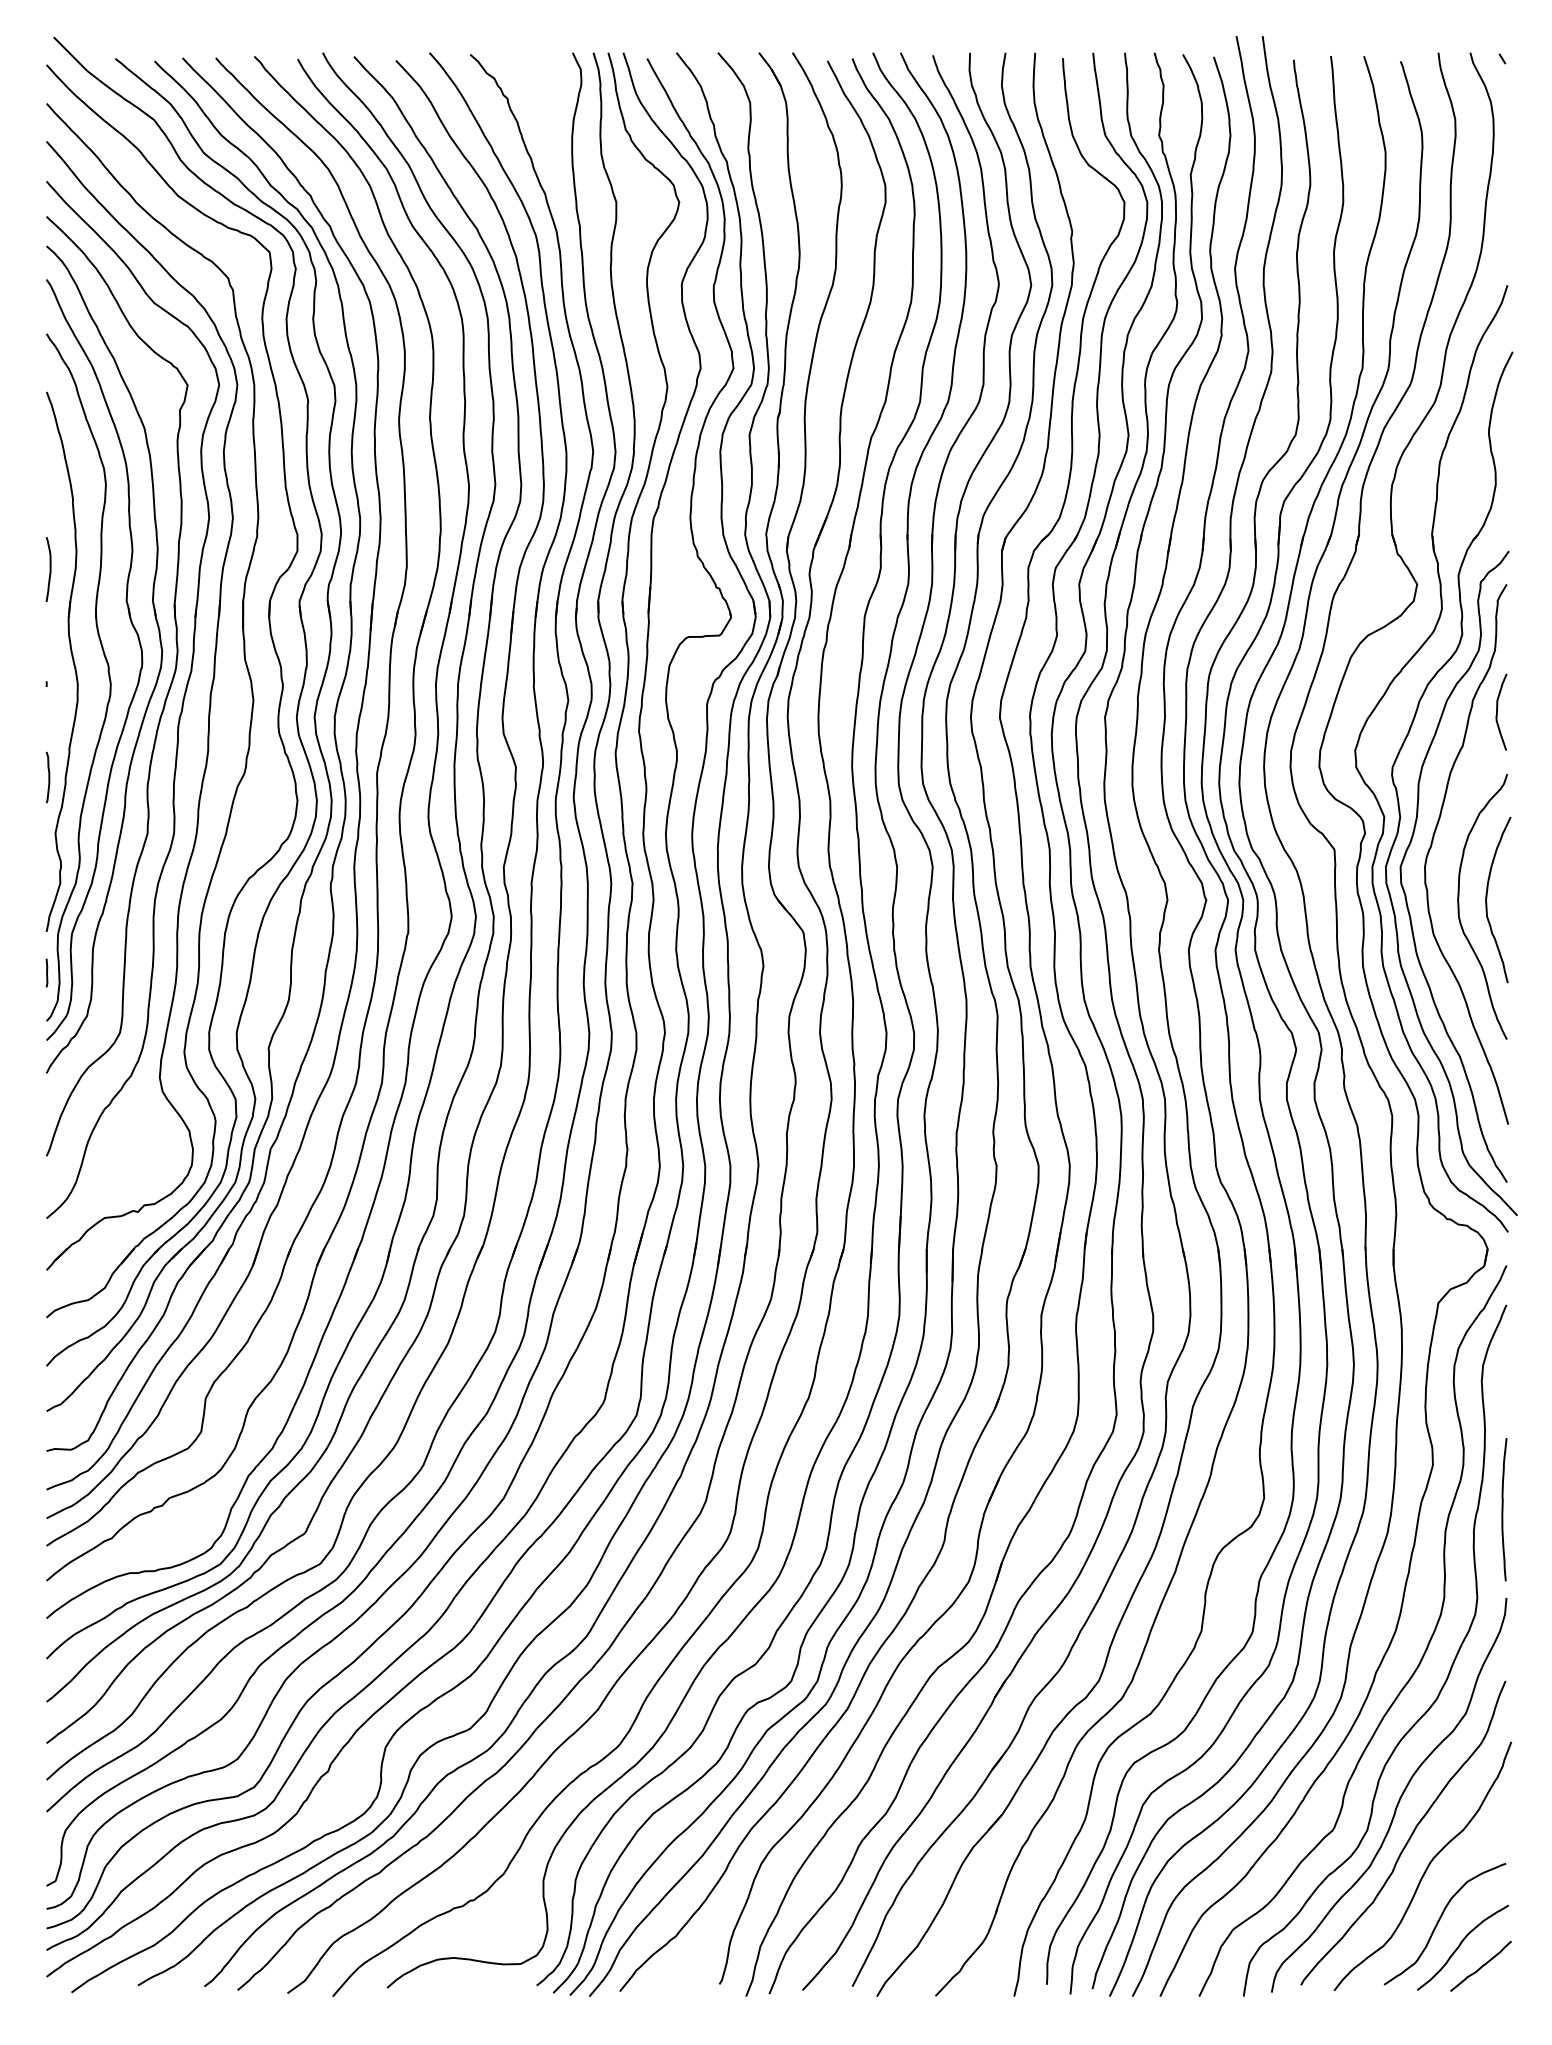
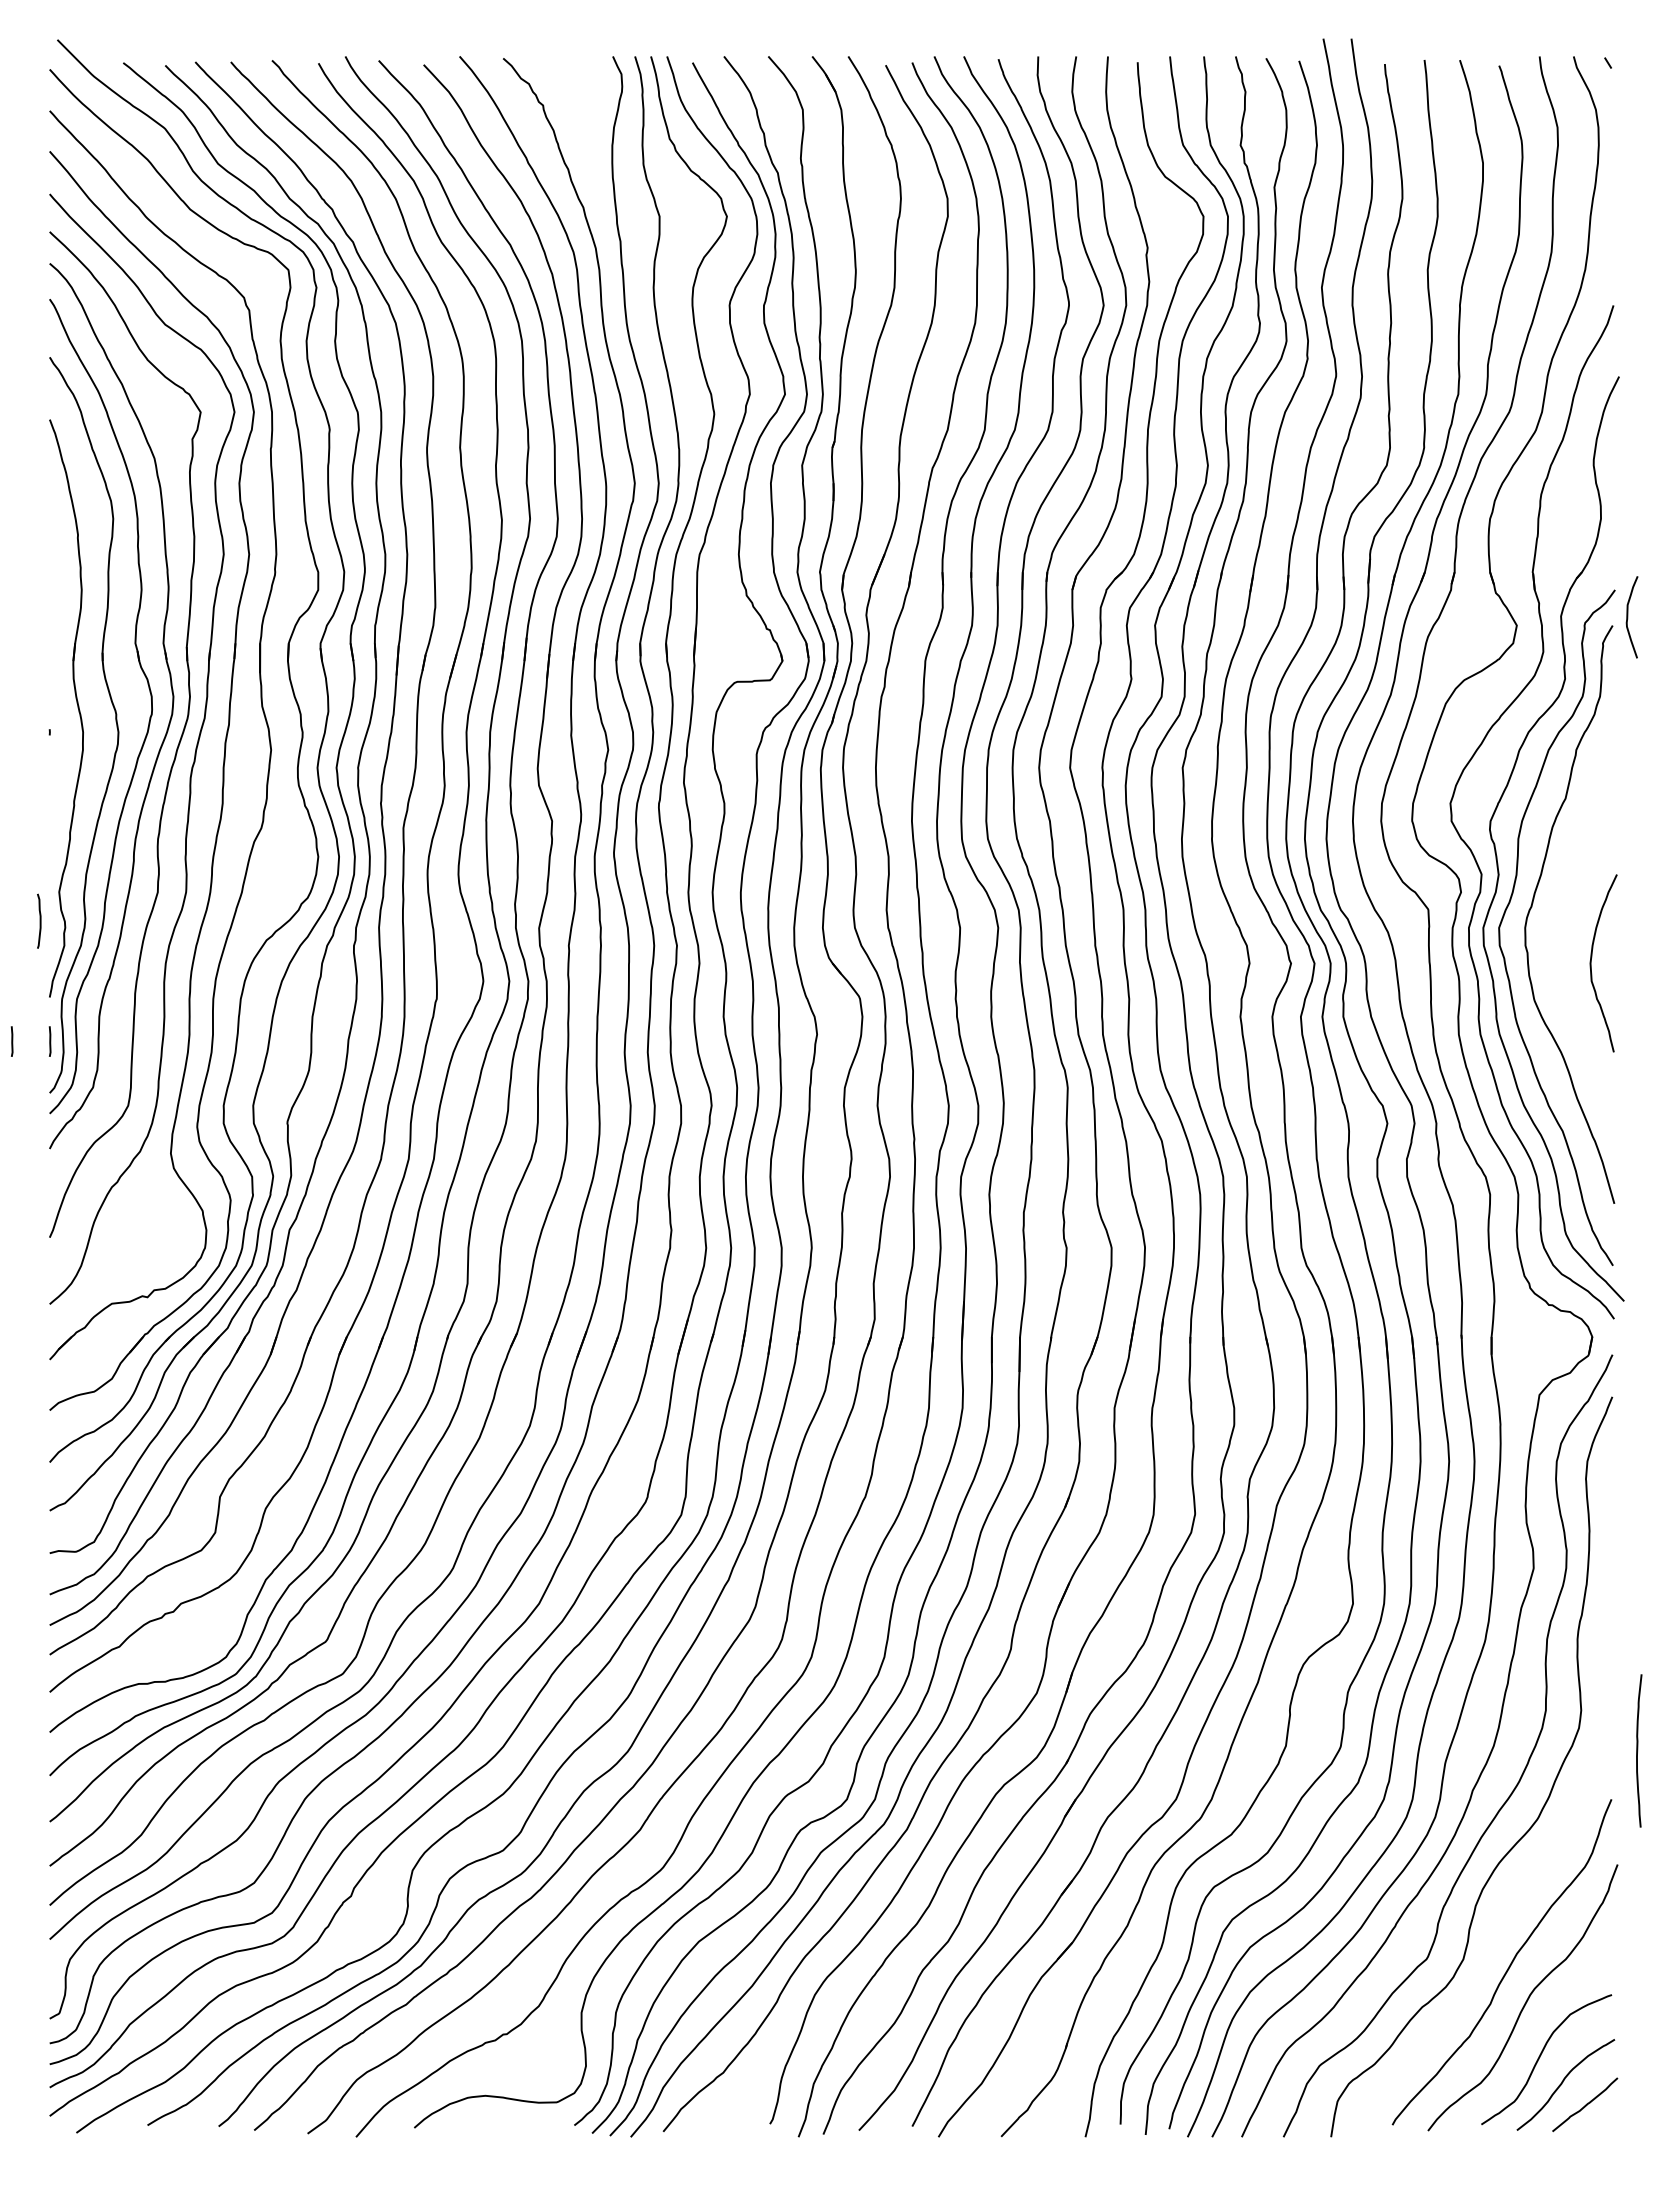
curve: (50, 569) -> (53, 609), removed
curve: (1498, 712) -> (1628, 617), moved
curve: (48, 776) -> (39, 920), moved
curve: (1459, 908) -> (1562, 972), removed
line: (10, 972) -> (11, 1041), added
curve: (1503, 1509) -> (1638, 1750), moved
curve: (1398, 1800) -> (1496, 1927), removed

